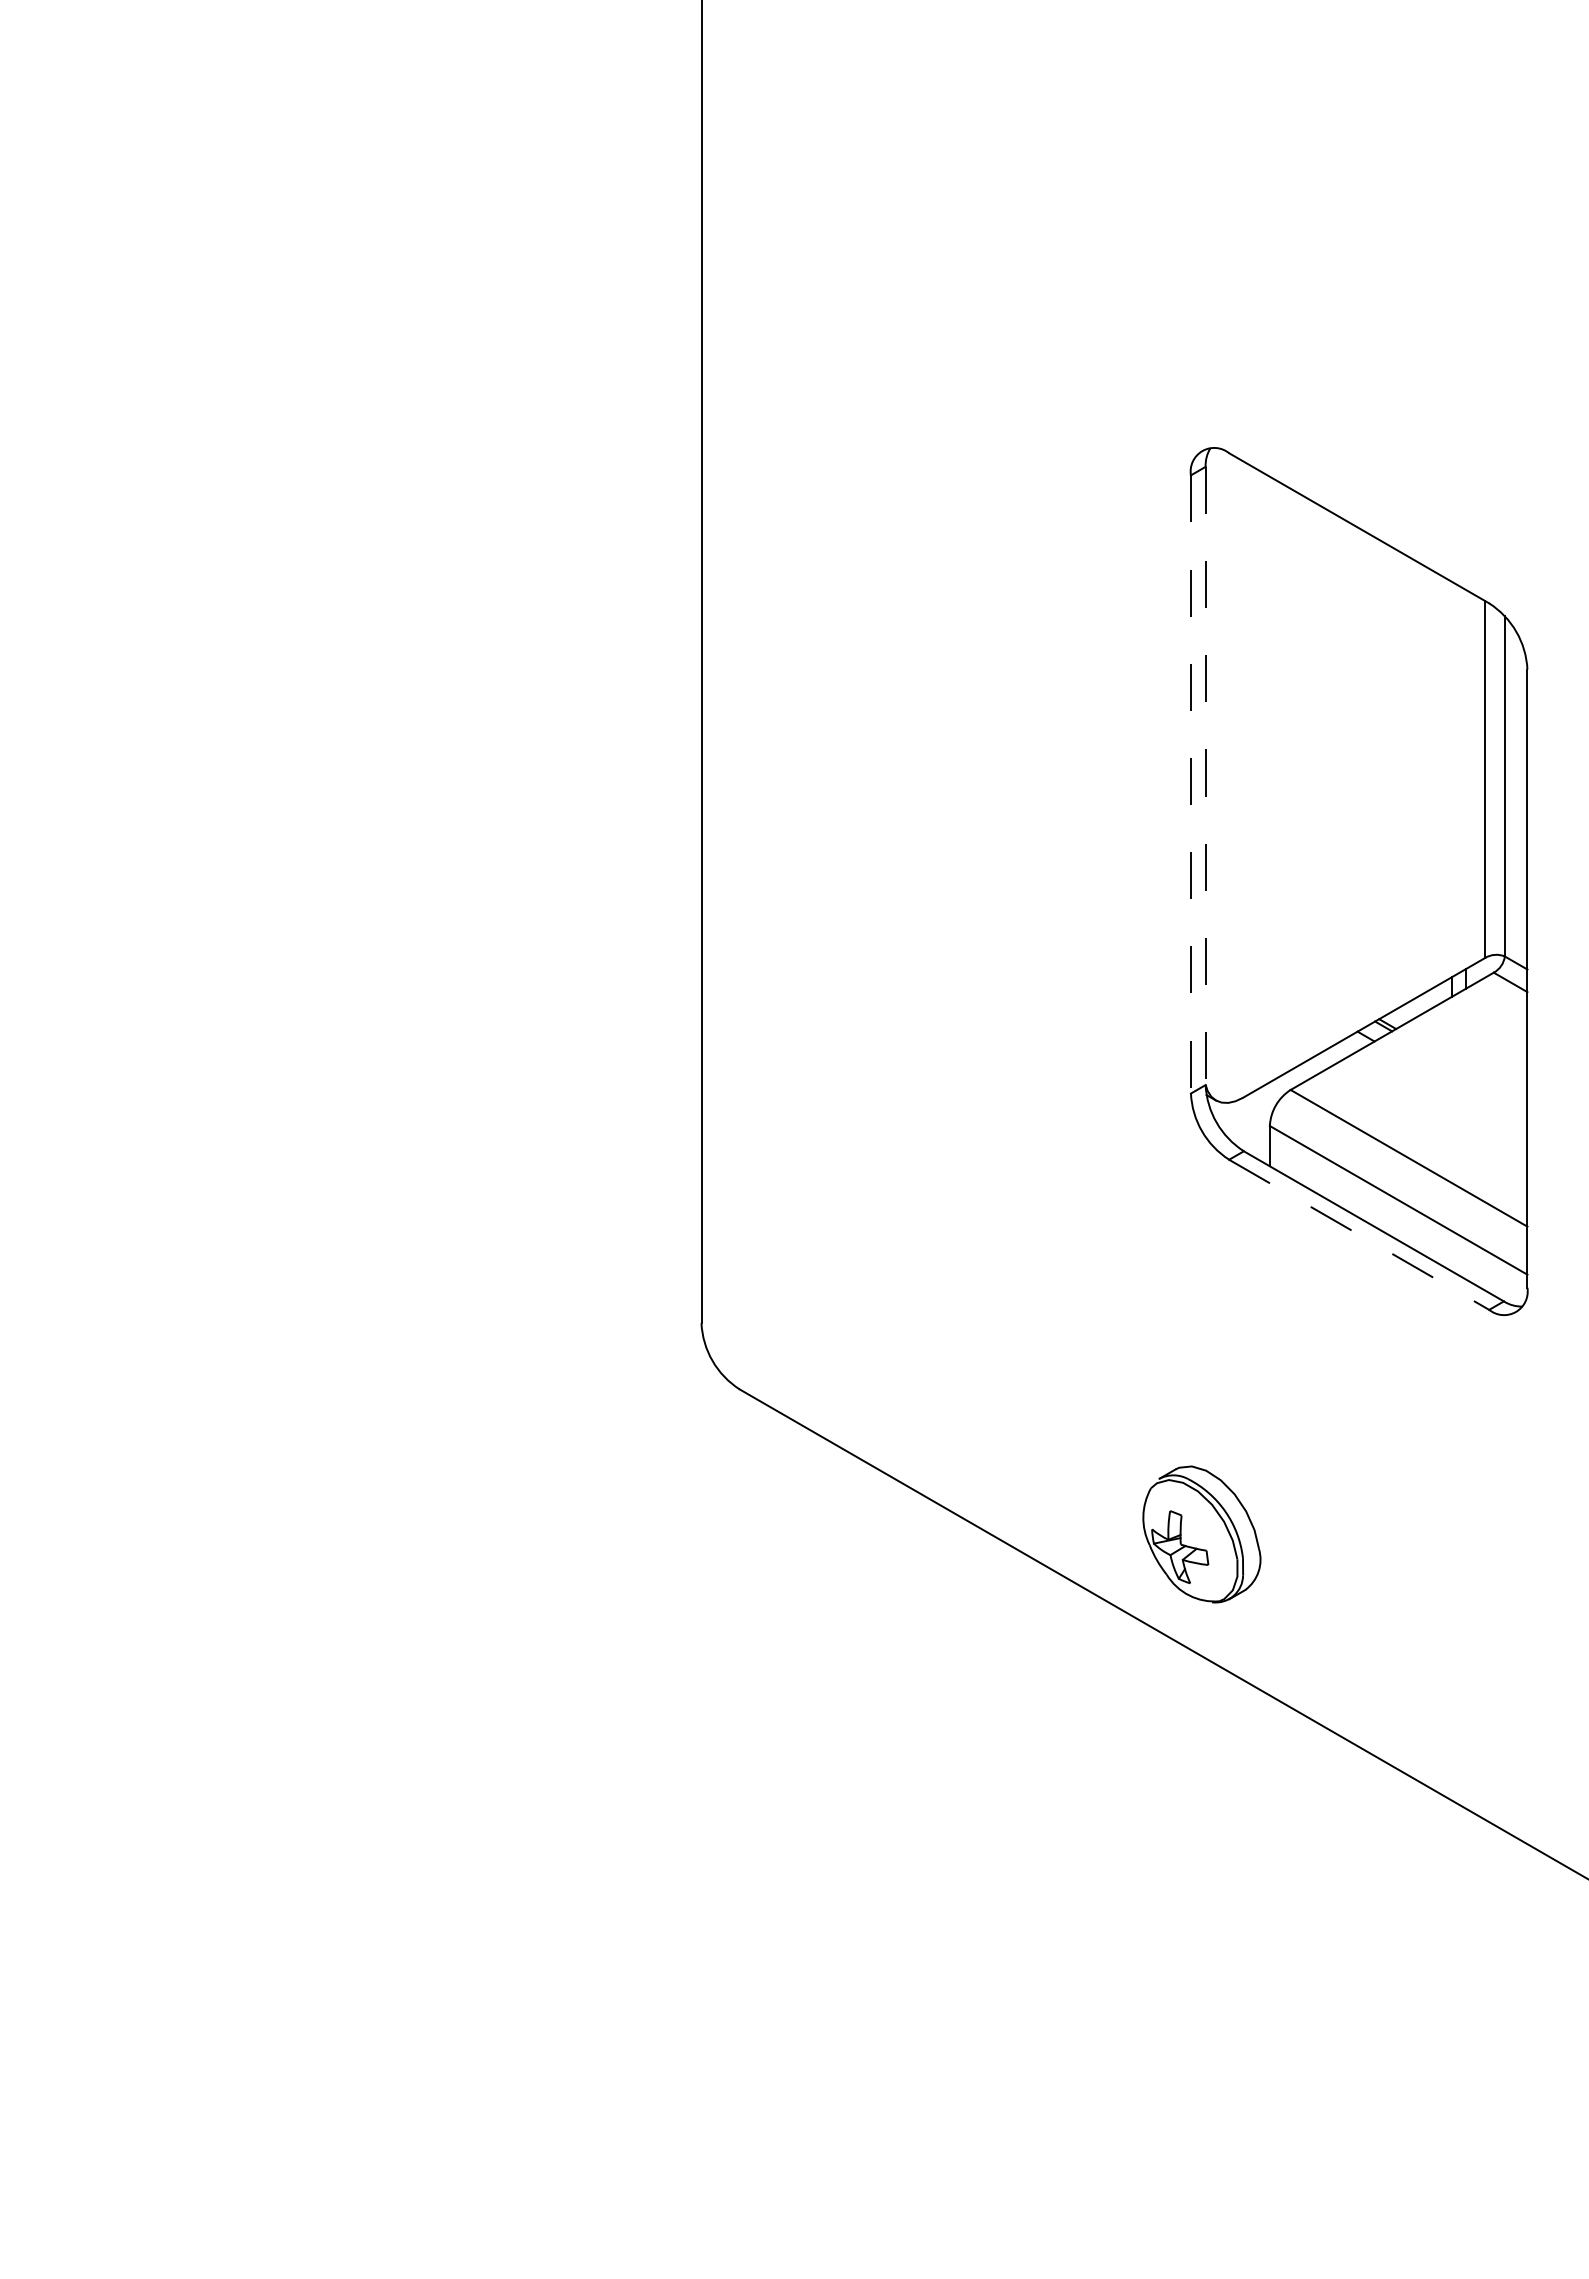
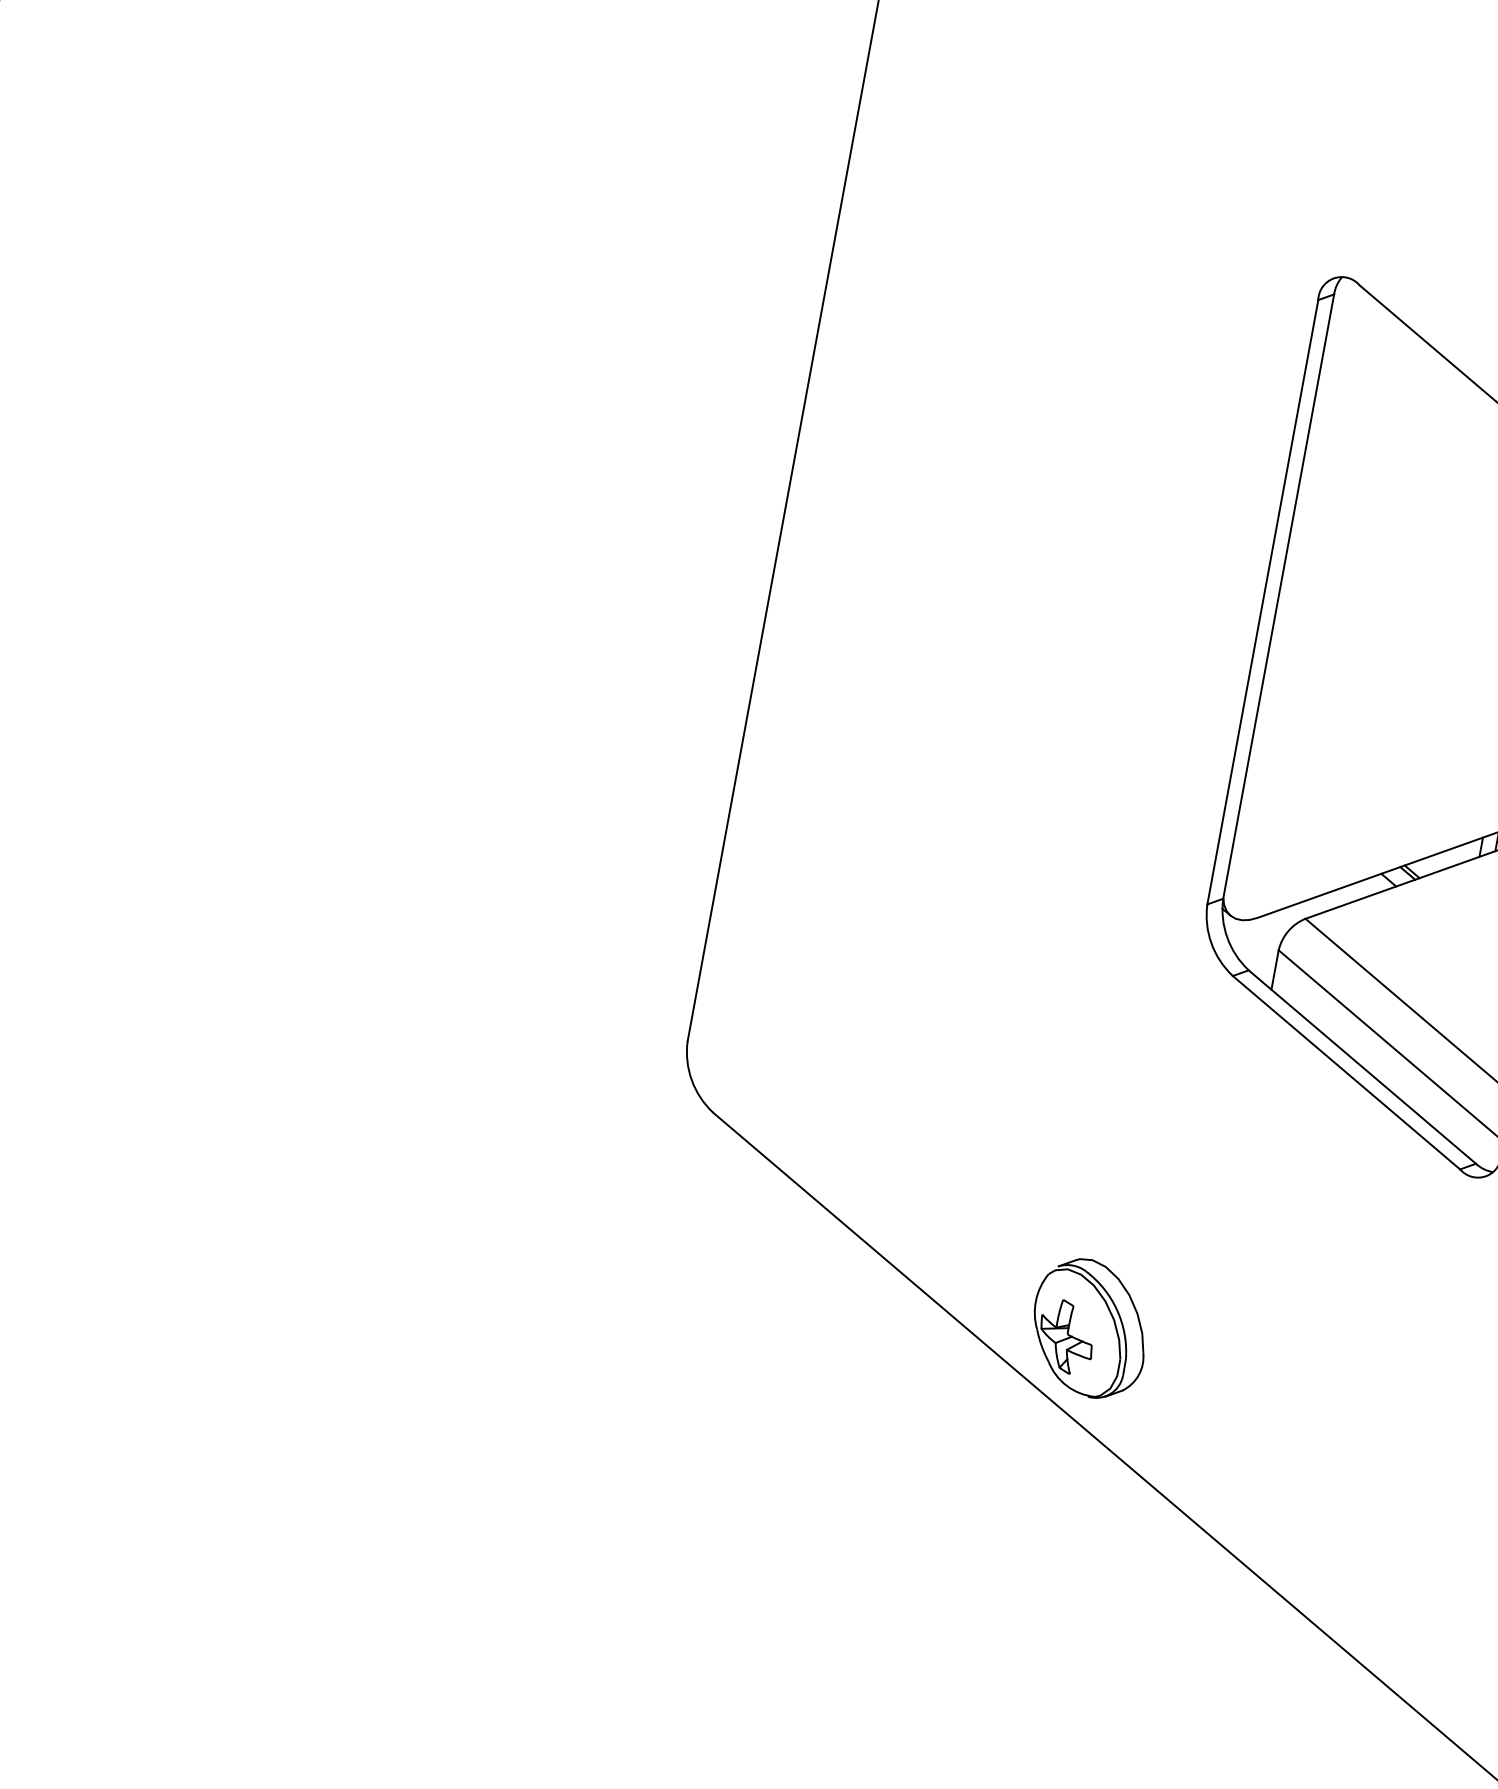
line: (1205, 776) -> (1278, 597), dashed -> solid
line: (1190, 784) -> (1262, 602), dashed -> solid
line: (1359, 1235) -> (1346, 1073), dashed -> solid
part: (1201, 1534) -> (1089, 1328), moved

